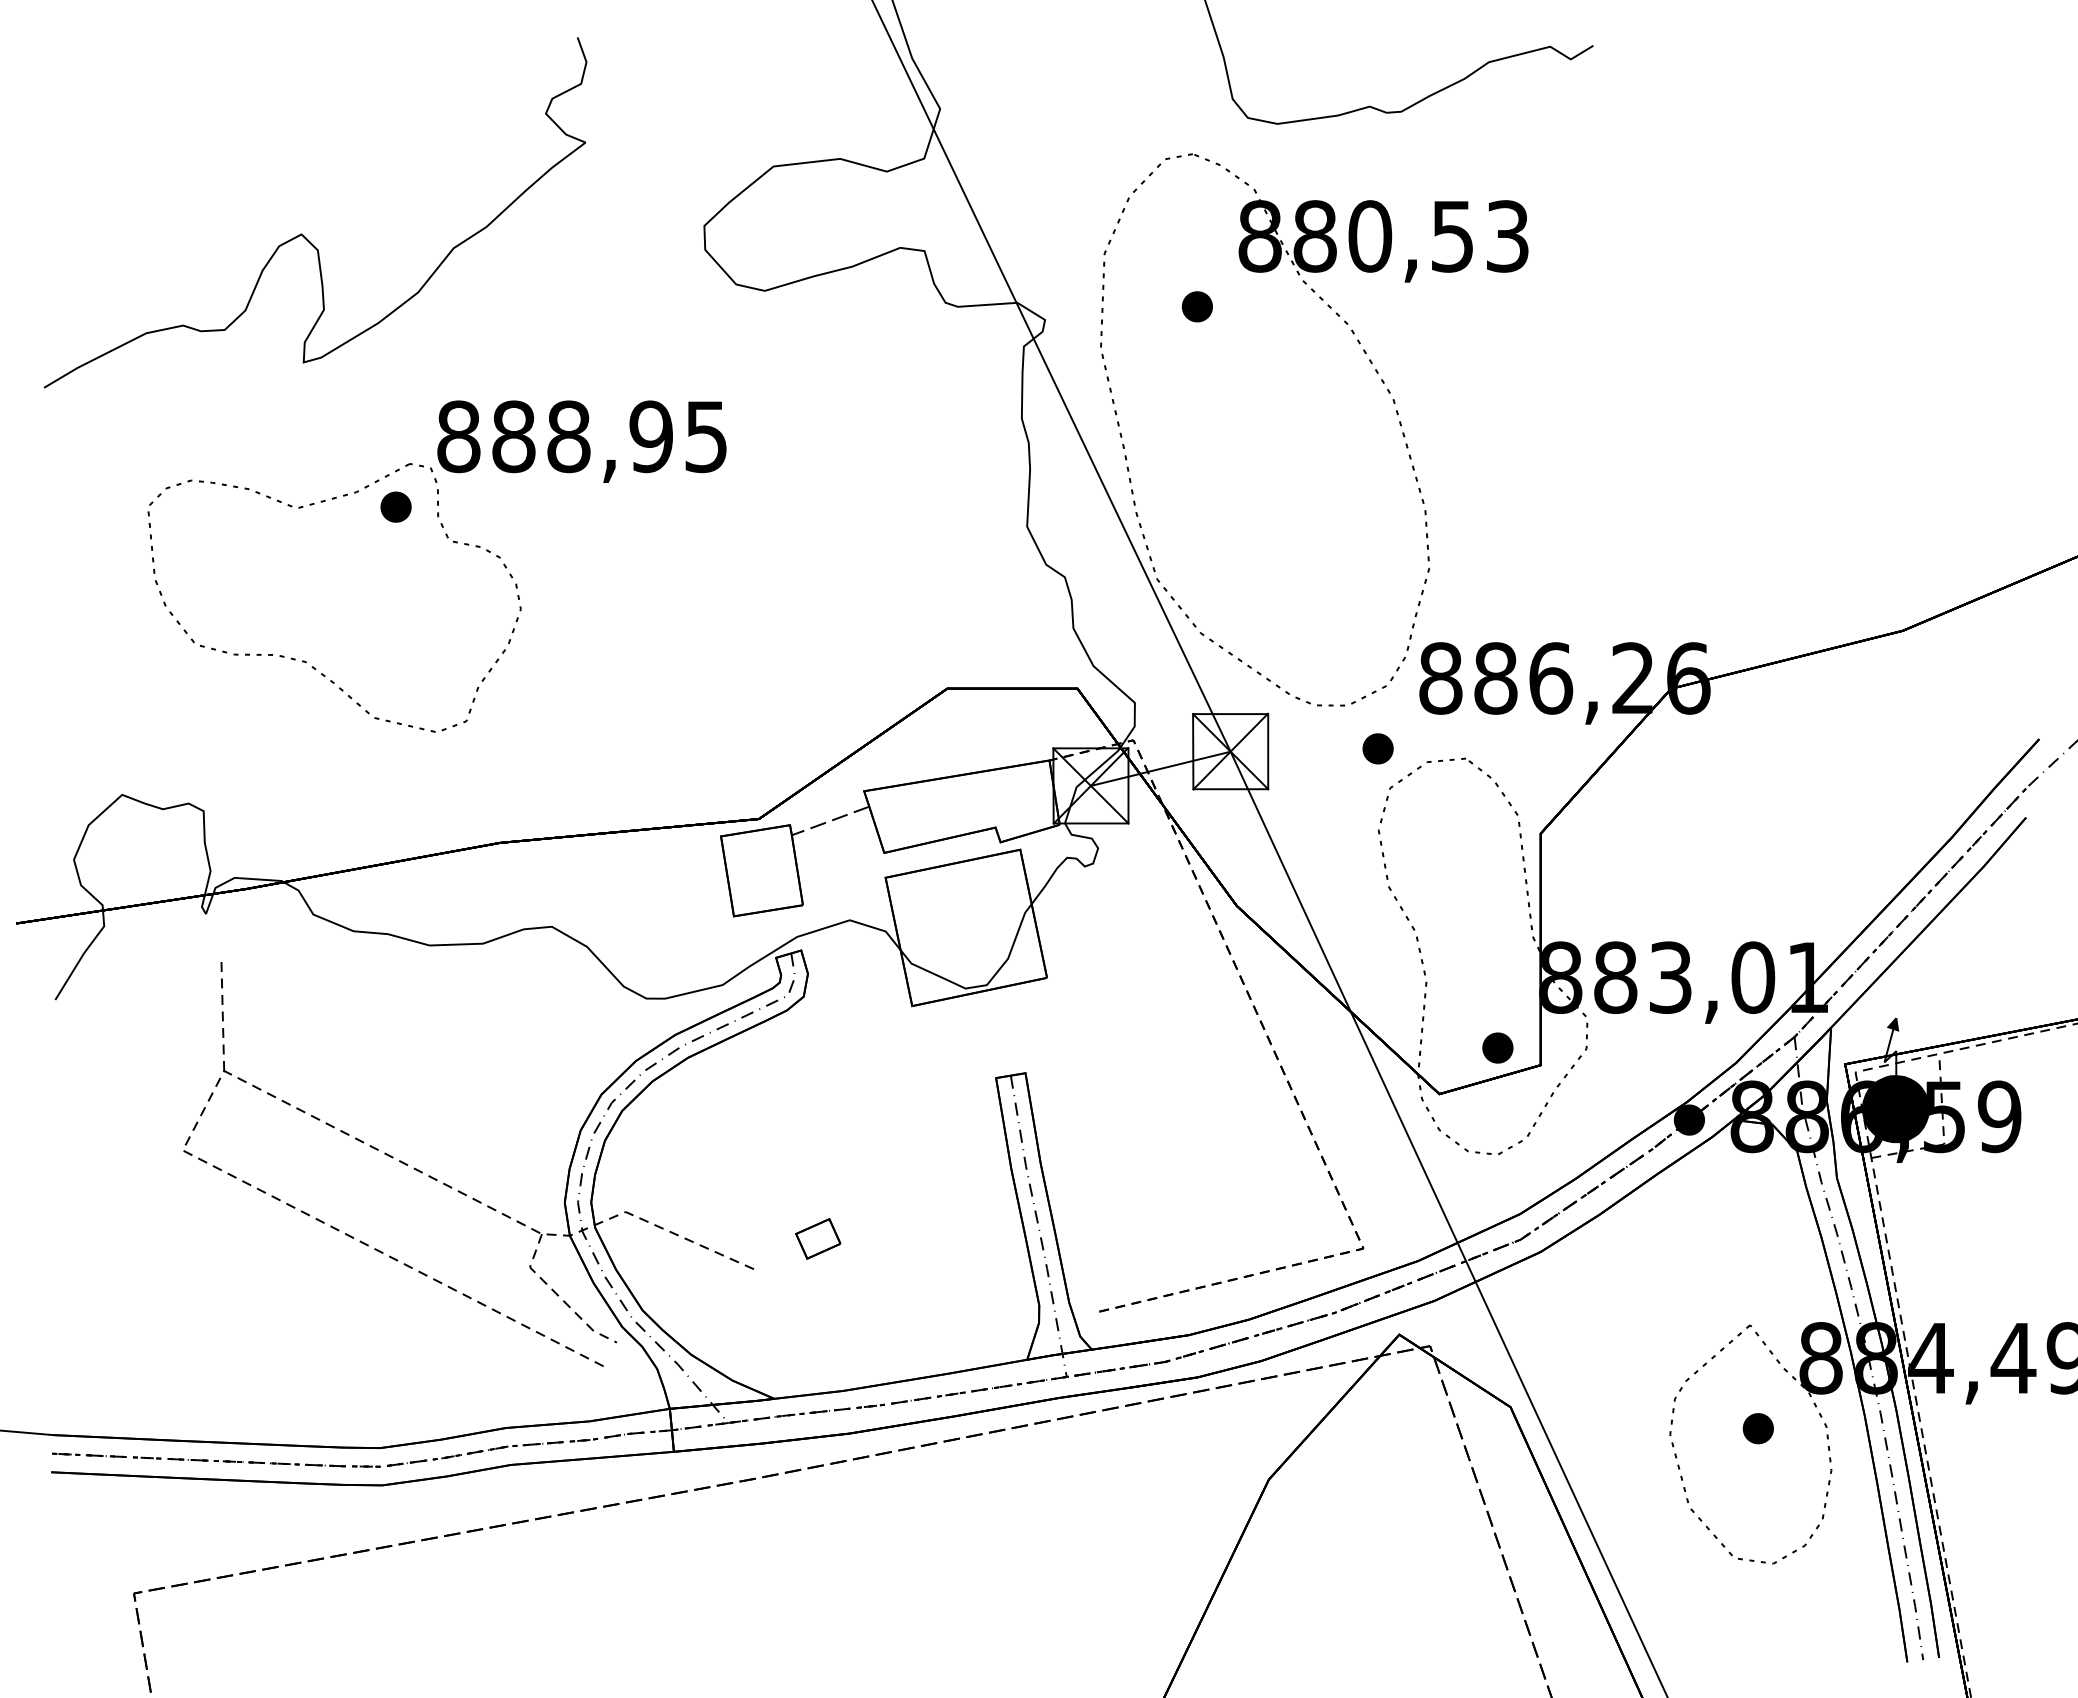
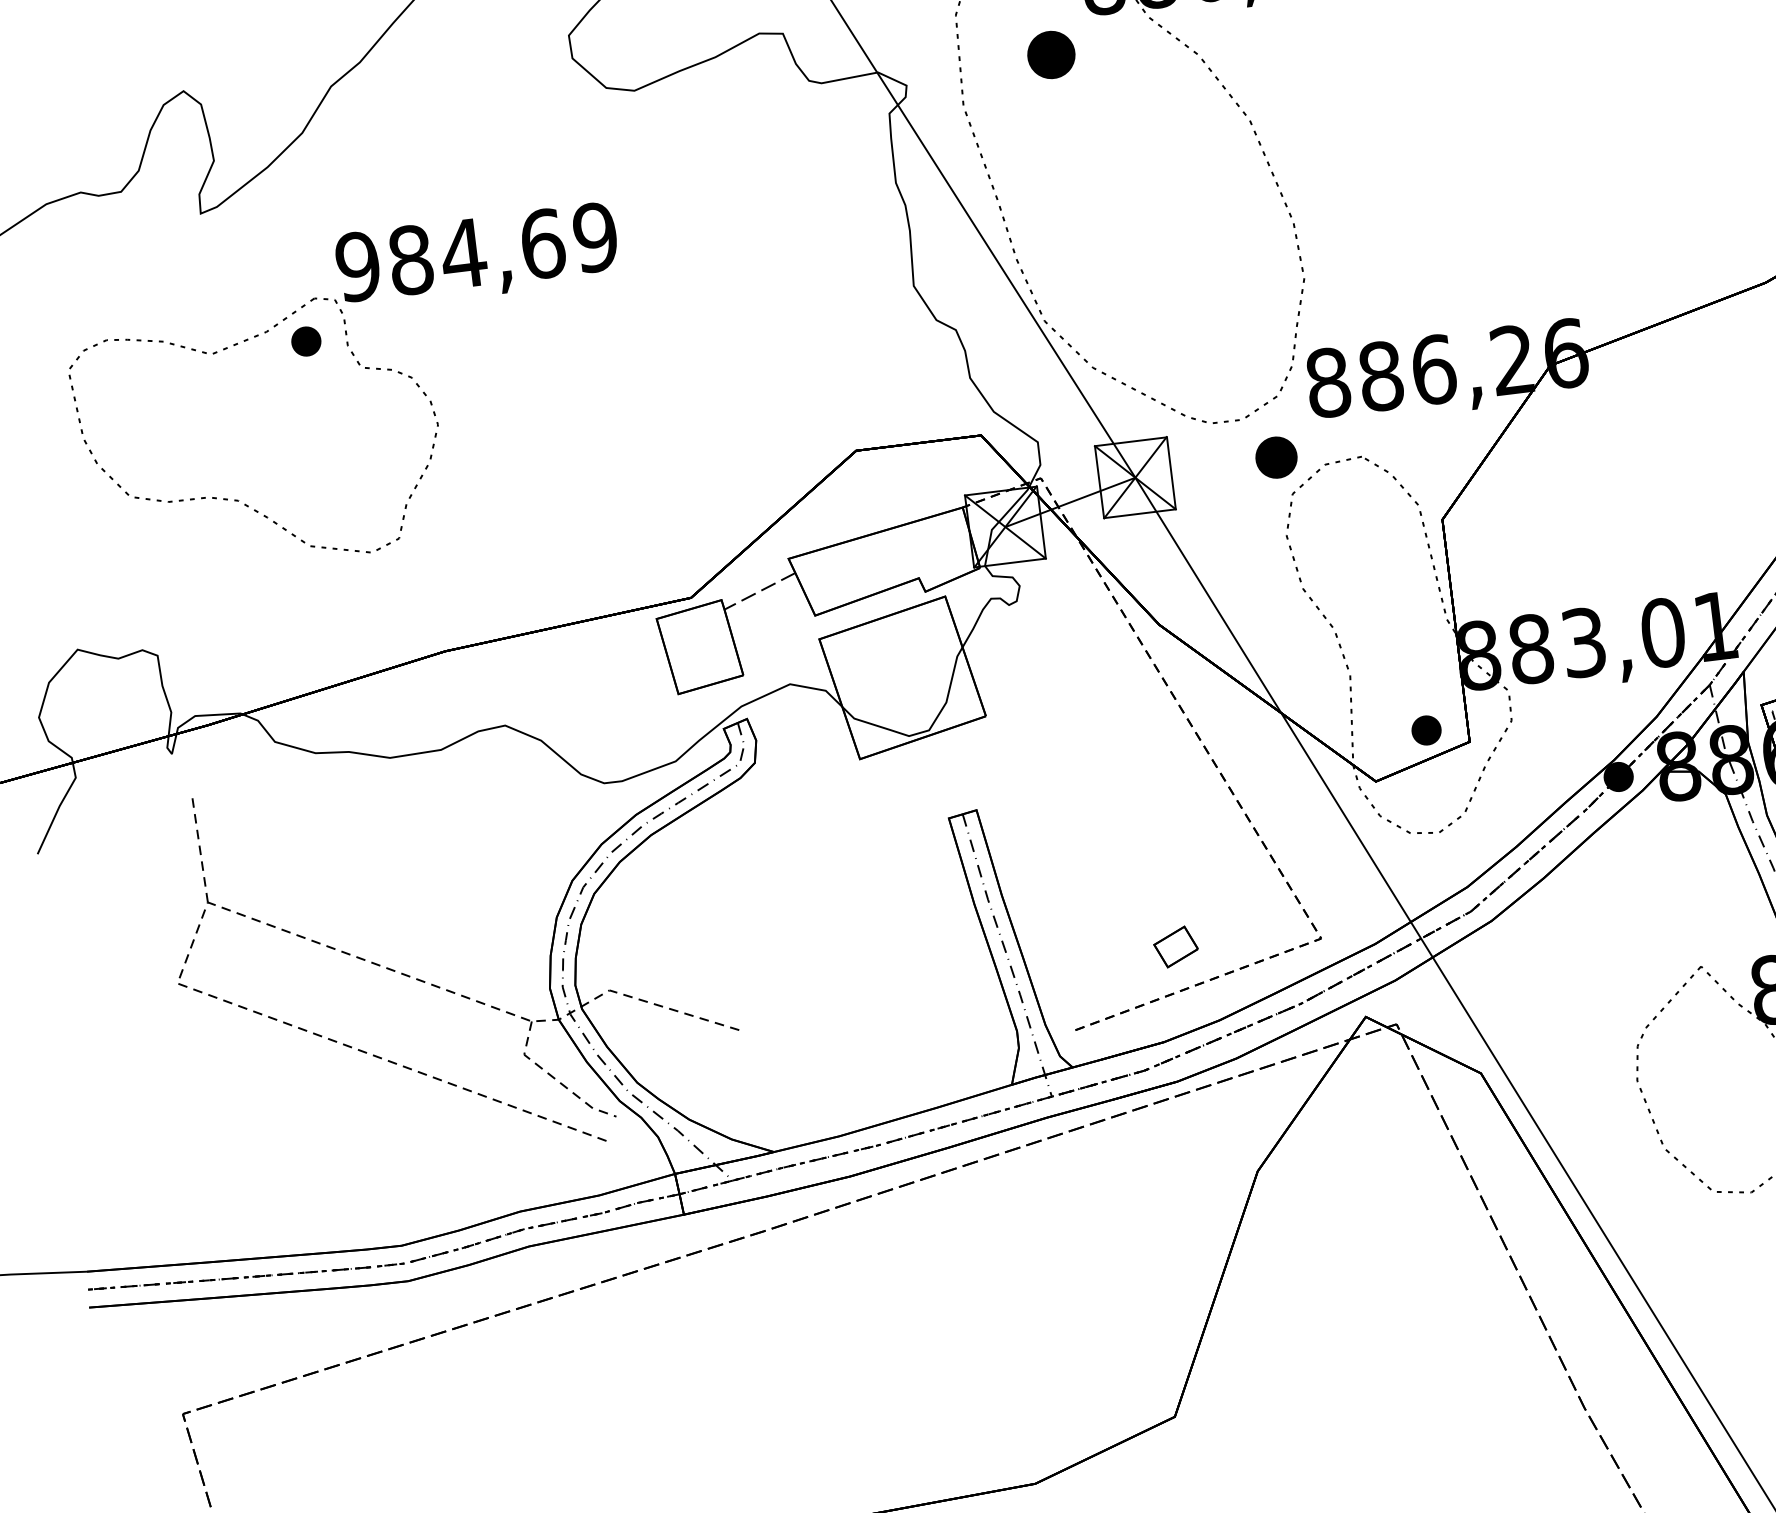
part: (1196, 306) -> (1050, 54), size x1.6
text: (582, 436) -> (476, 251), 888,95 -> 984,69
part: (1377, 748) -> (1275, 457), size x1.4
part: (818, 1238) -> (1176, 946), moved
part: (1757, 1428) -> (1720, 1064), removed

